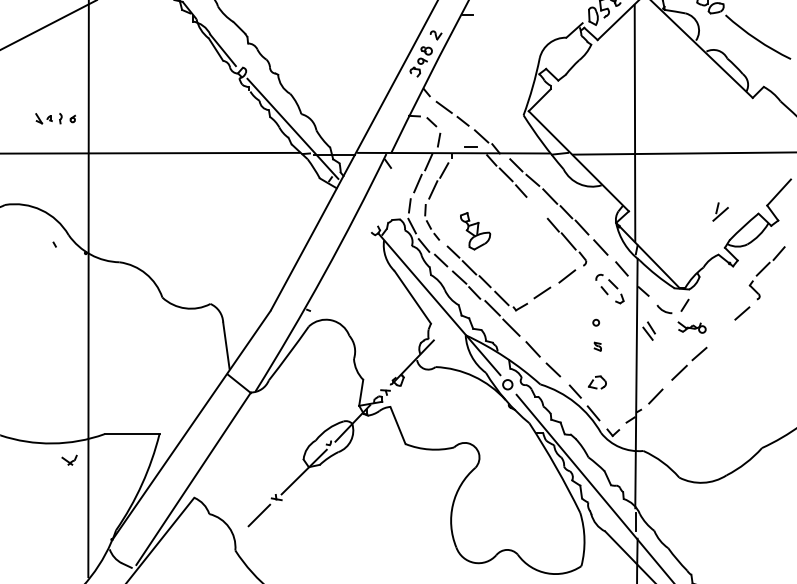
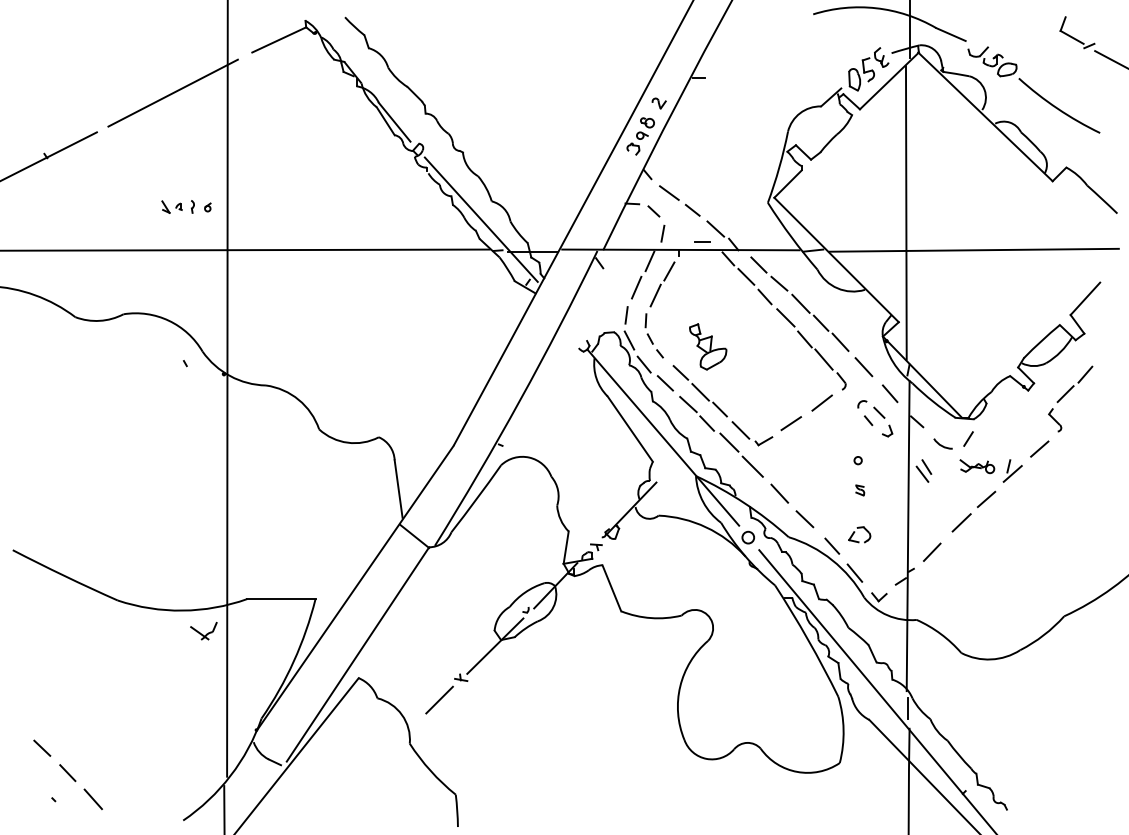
line: (537, 207) -> (785, 317), added
part: (720, 211) -> (1012, 470), moved
part: (69, 460) -> (203, 631), size x1.43

